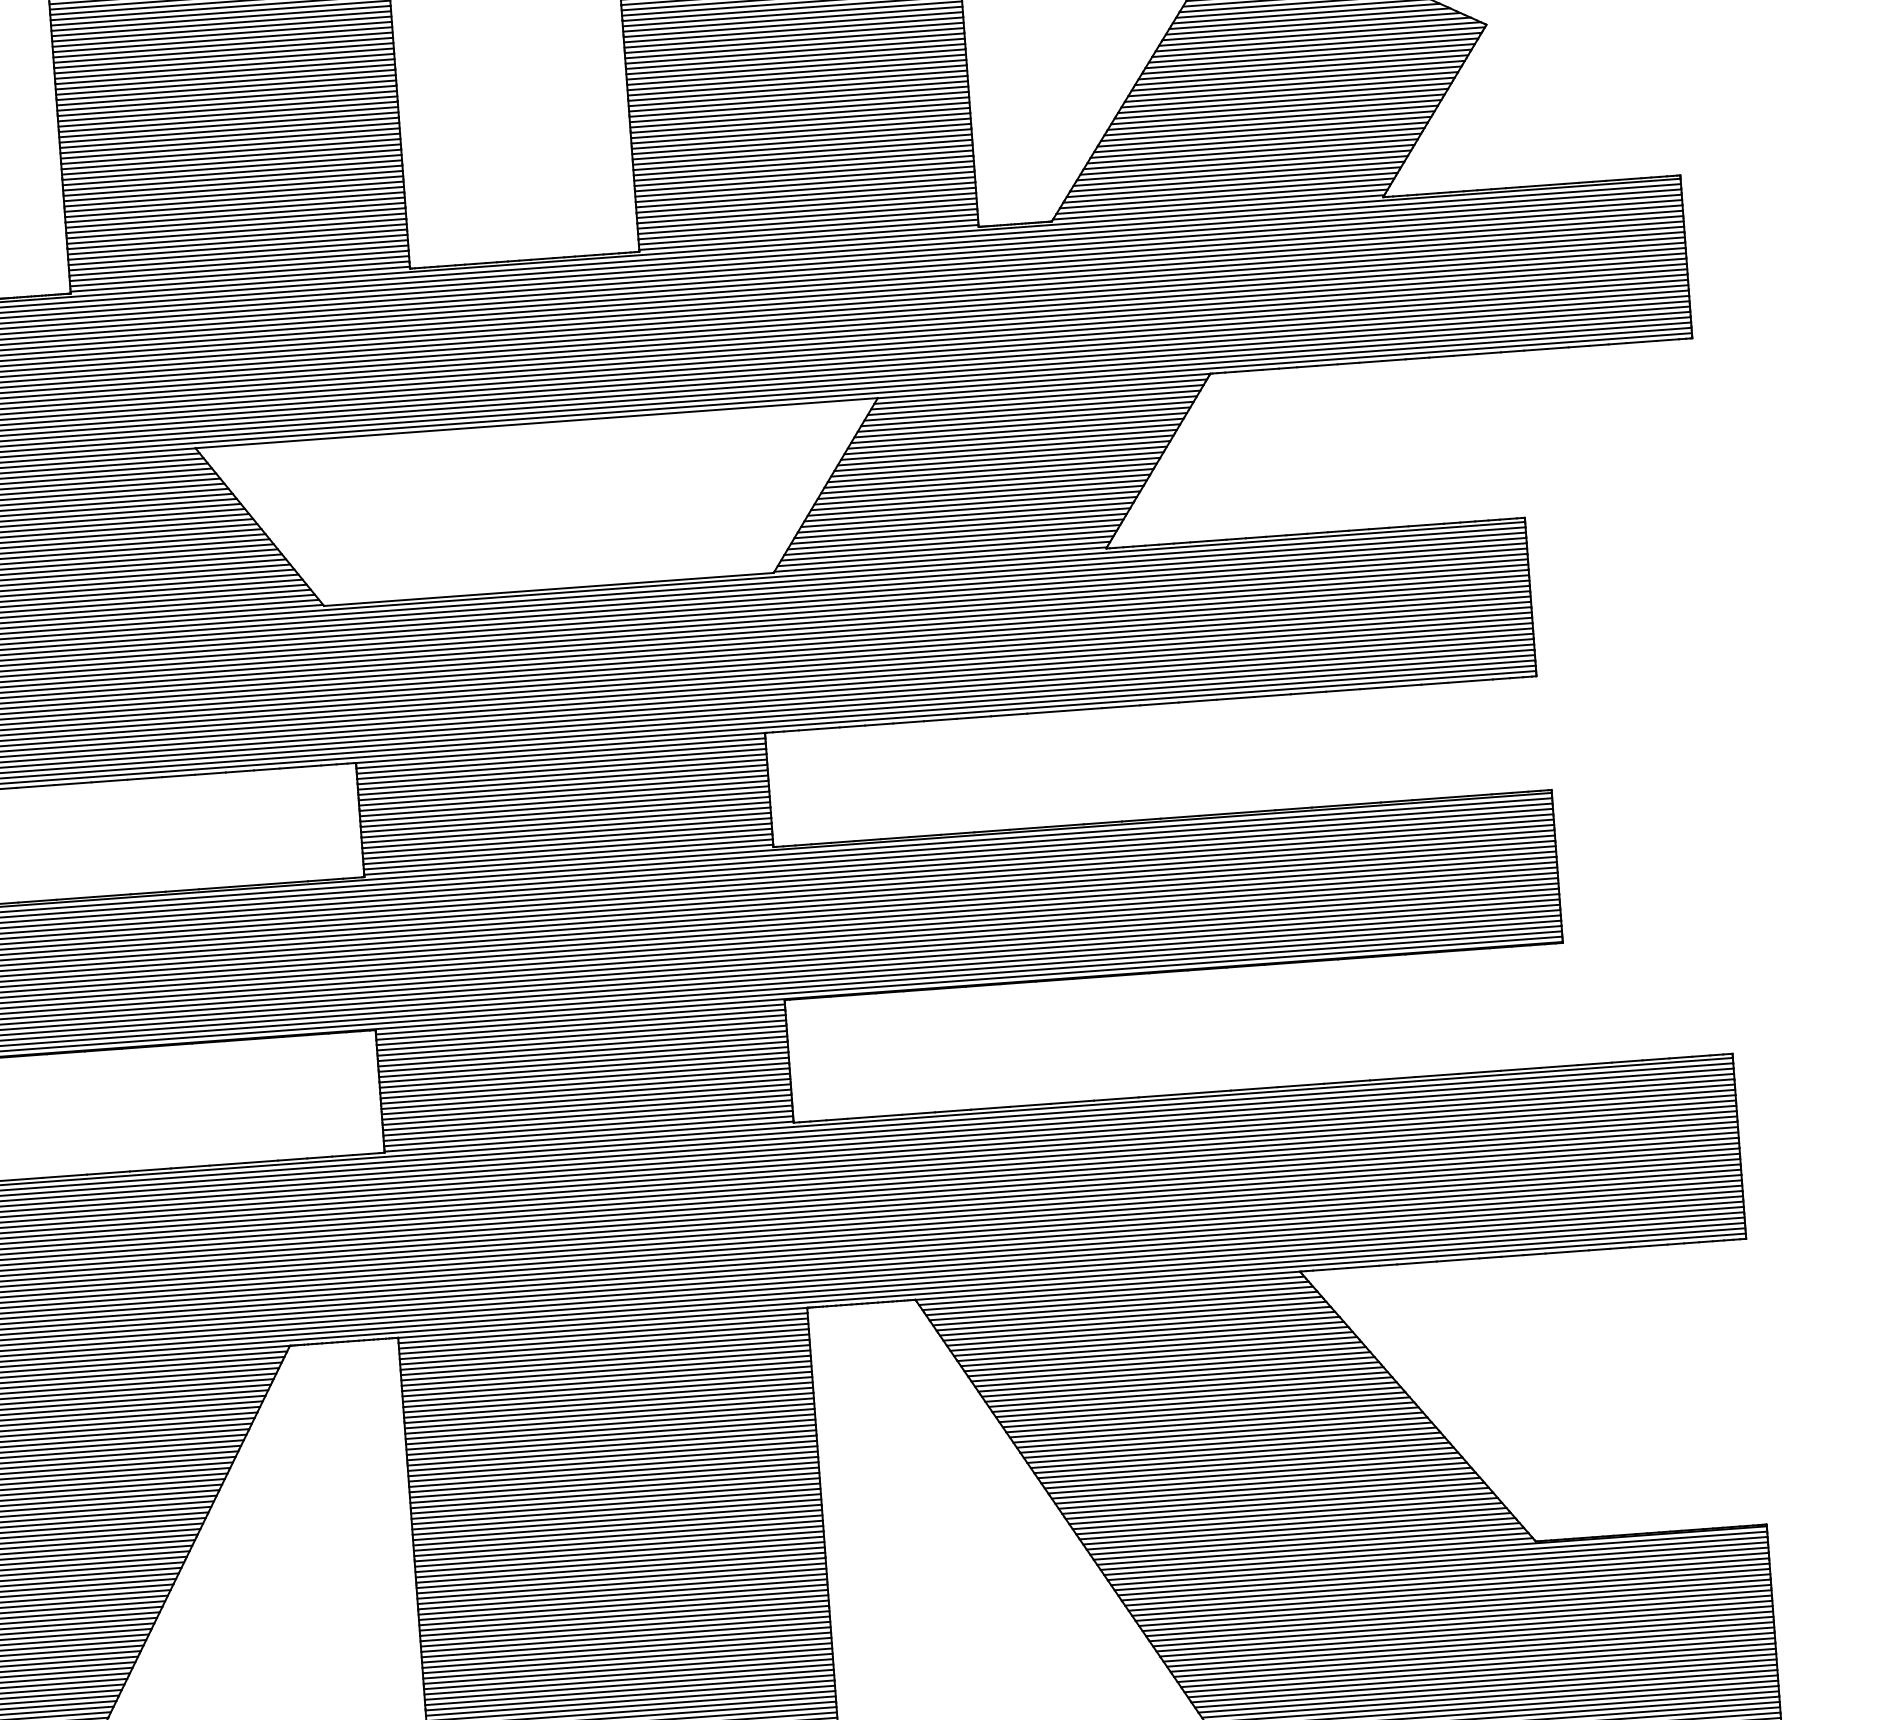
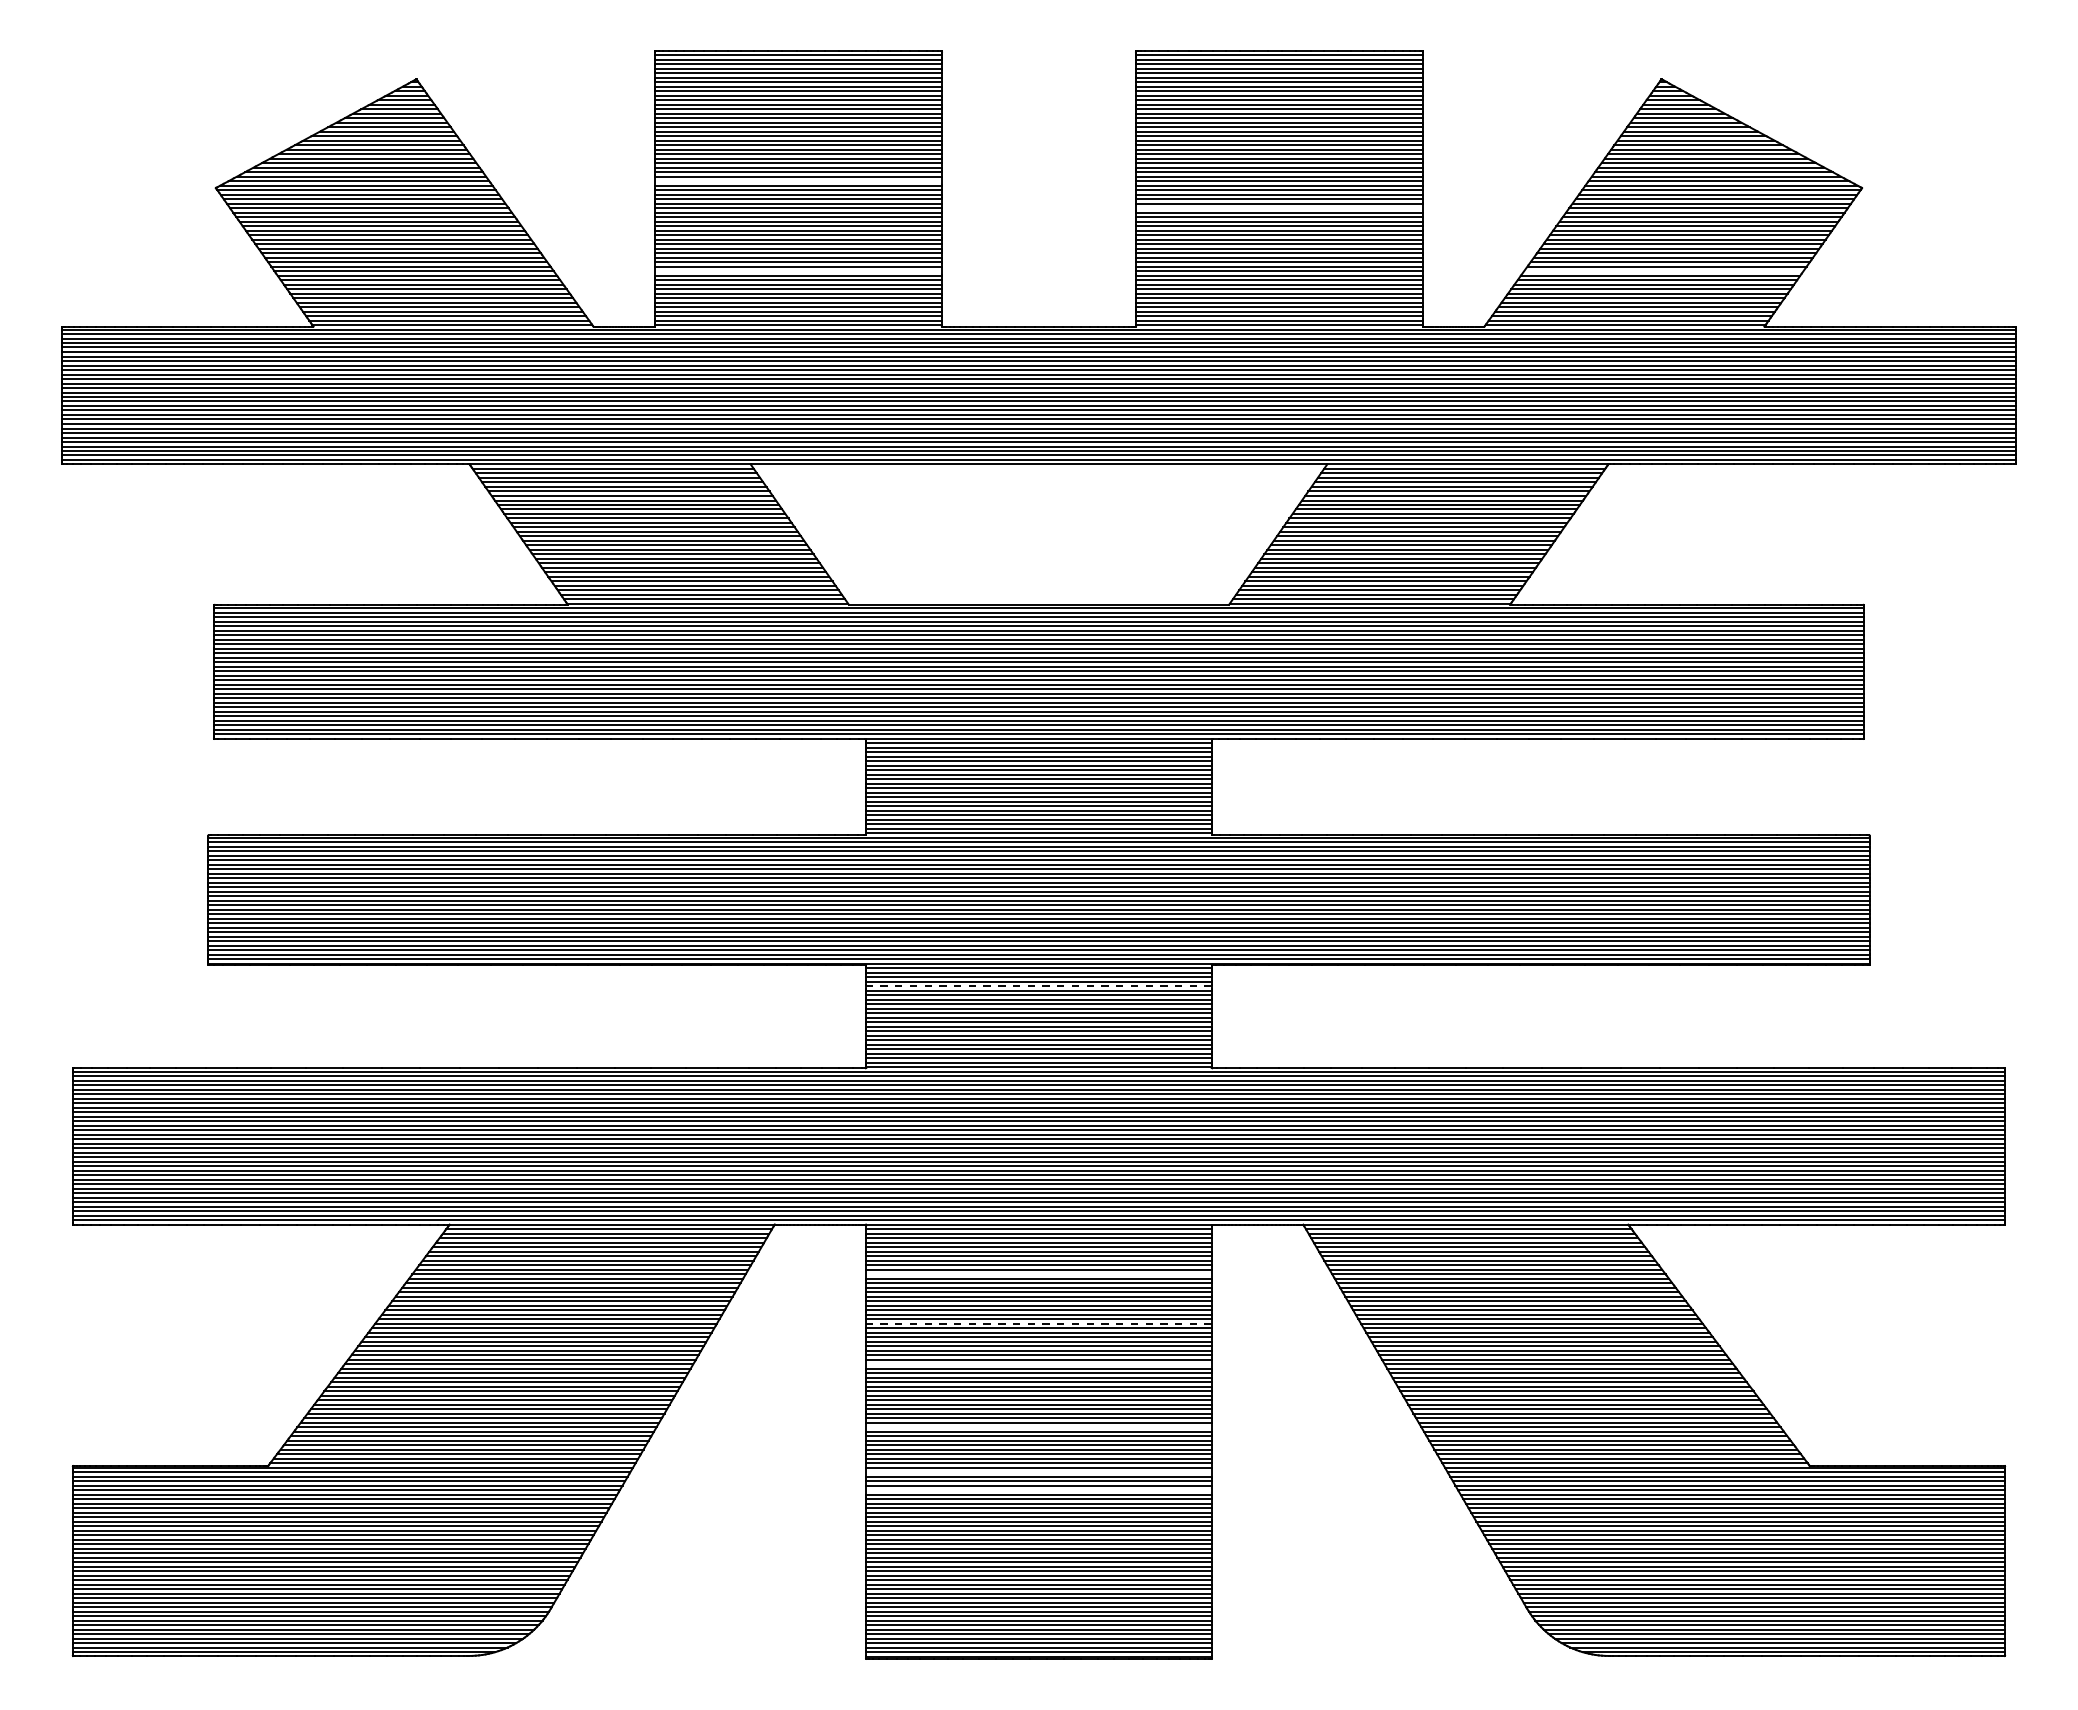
line: (797, 99) -> (1278, 208), removed
line: (227, 109) -> (798, 181), removed
line: (1258, 140) -> (1663, 271), removed
line: (235, 215) -> (798, 271), removed
line: (582, 1040) -> (1039, 986), solid -> dashed
line: (606, 1381) -> (1038, 1274), removed
line: (611, 1439) -> (1039, 1323), solid -> dashed
line: (614, 1488) -> (1038, 1364), removed
line: (619, 1562) -> (1038, 1427), removed
line: (623, 1616) -> (1038, 1472), removed
line: (625, 1637) -> (1038, 1490), removed

